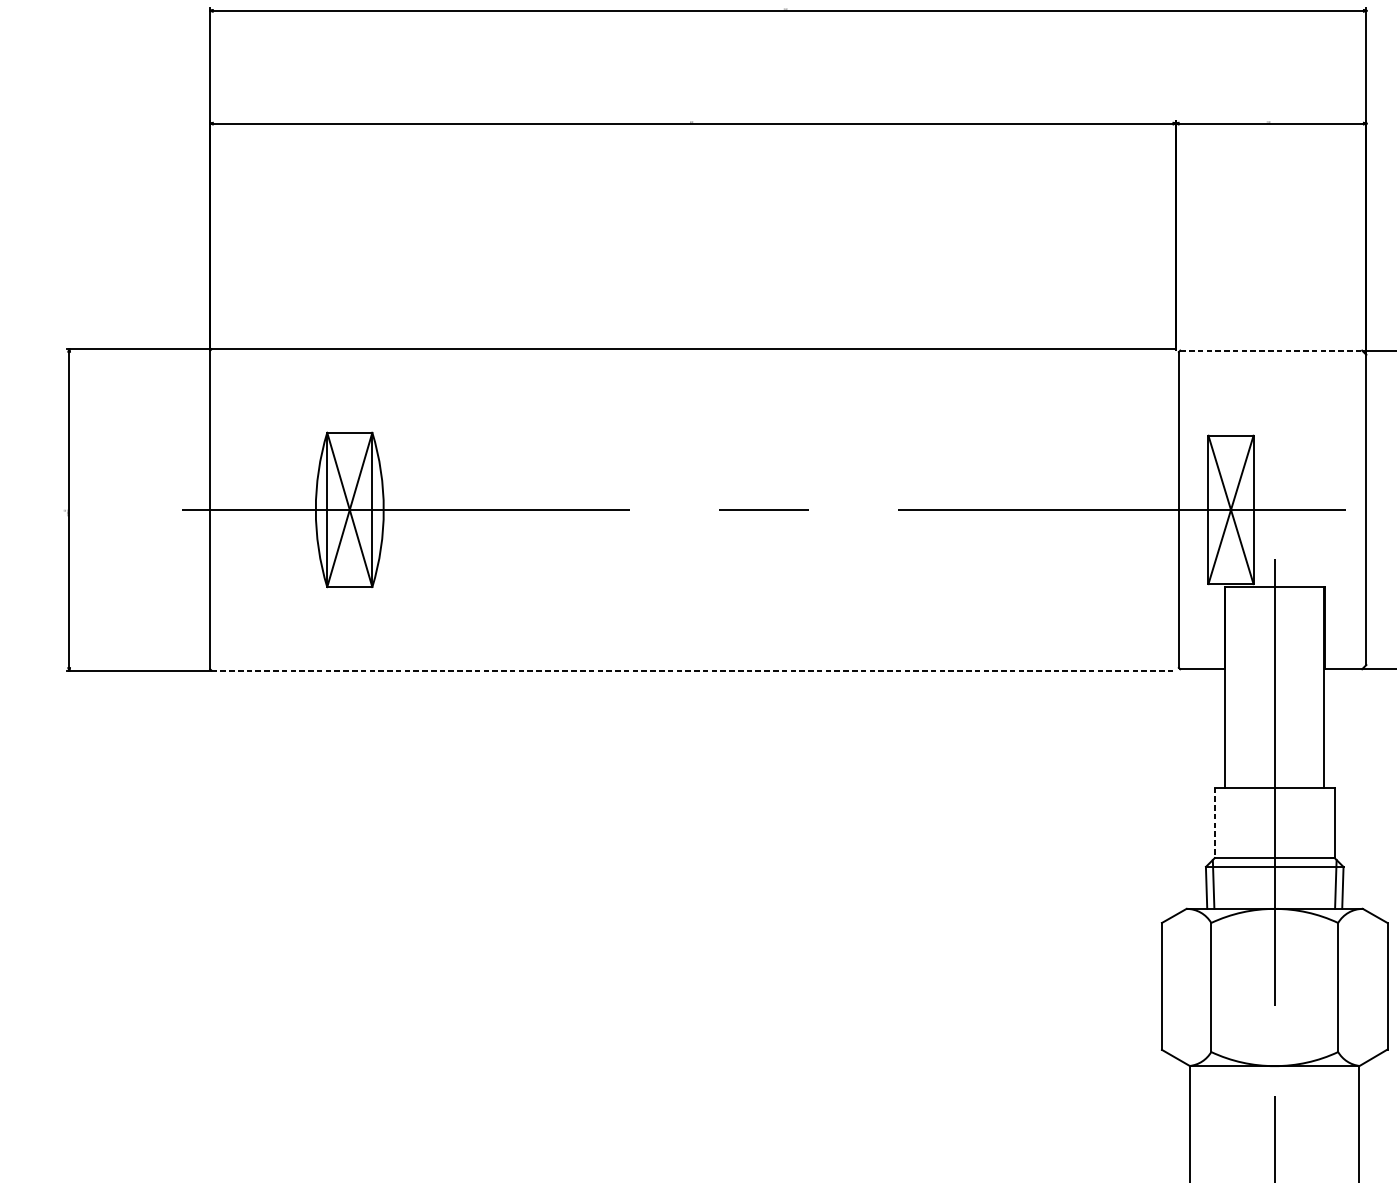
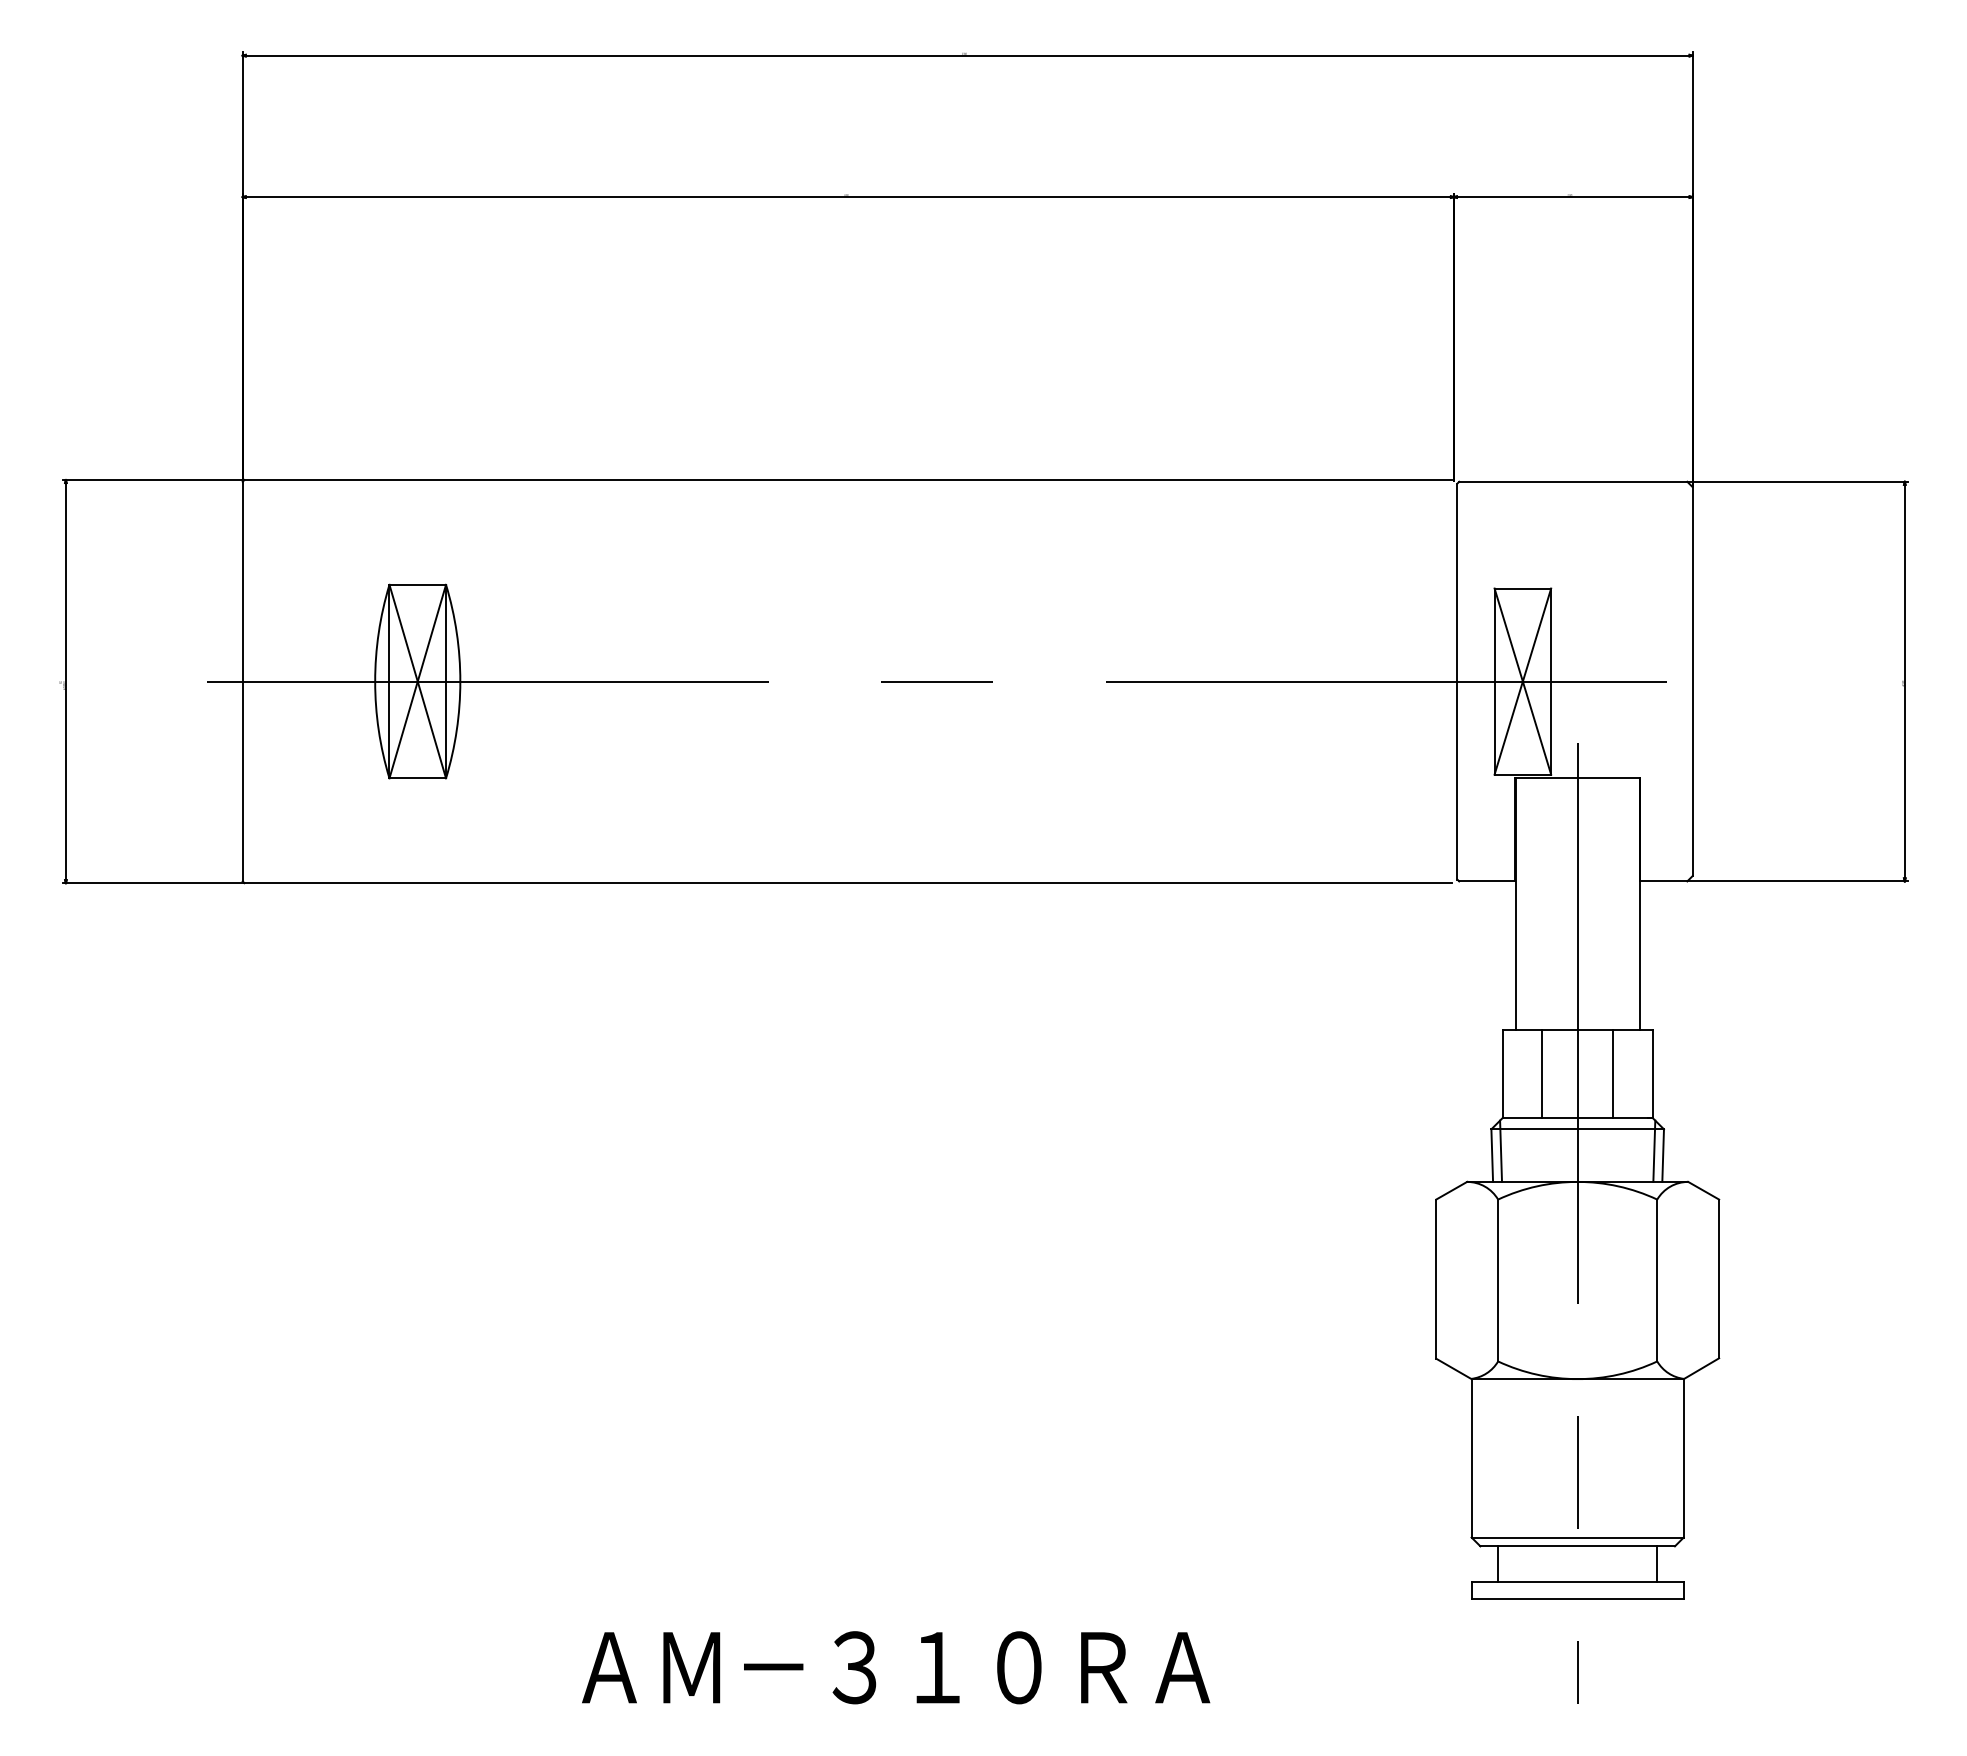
line: (1271, 350) -> (1573, 481), dashed -> solid
line: (693, 670) -> (848, 883), dashed -> solid
line: (1246, 822) -> (1542, 1073), added
line: (1303, 822) -> (1613, 1073), added
line: (1214, 823) -> (1502, 1074), dashed -> solid

